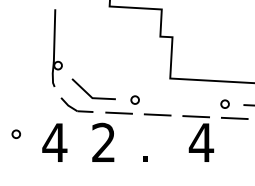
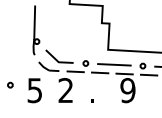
line: (180, 101) -> (114, 64), added
text: (54, 142) -> (34, 90), 4 -> 5
text: (200, 142) -> (127, 90), 4 -> 9

